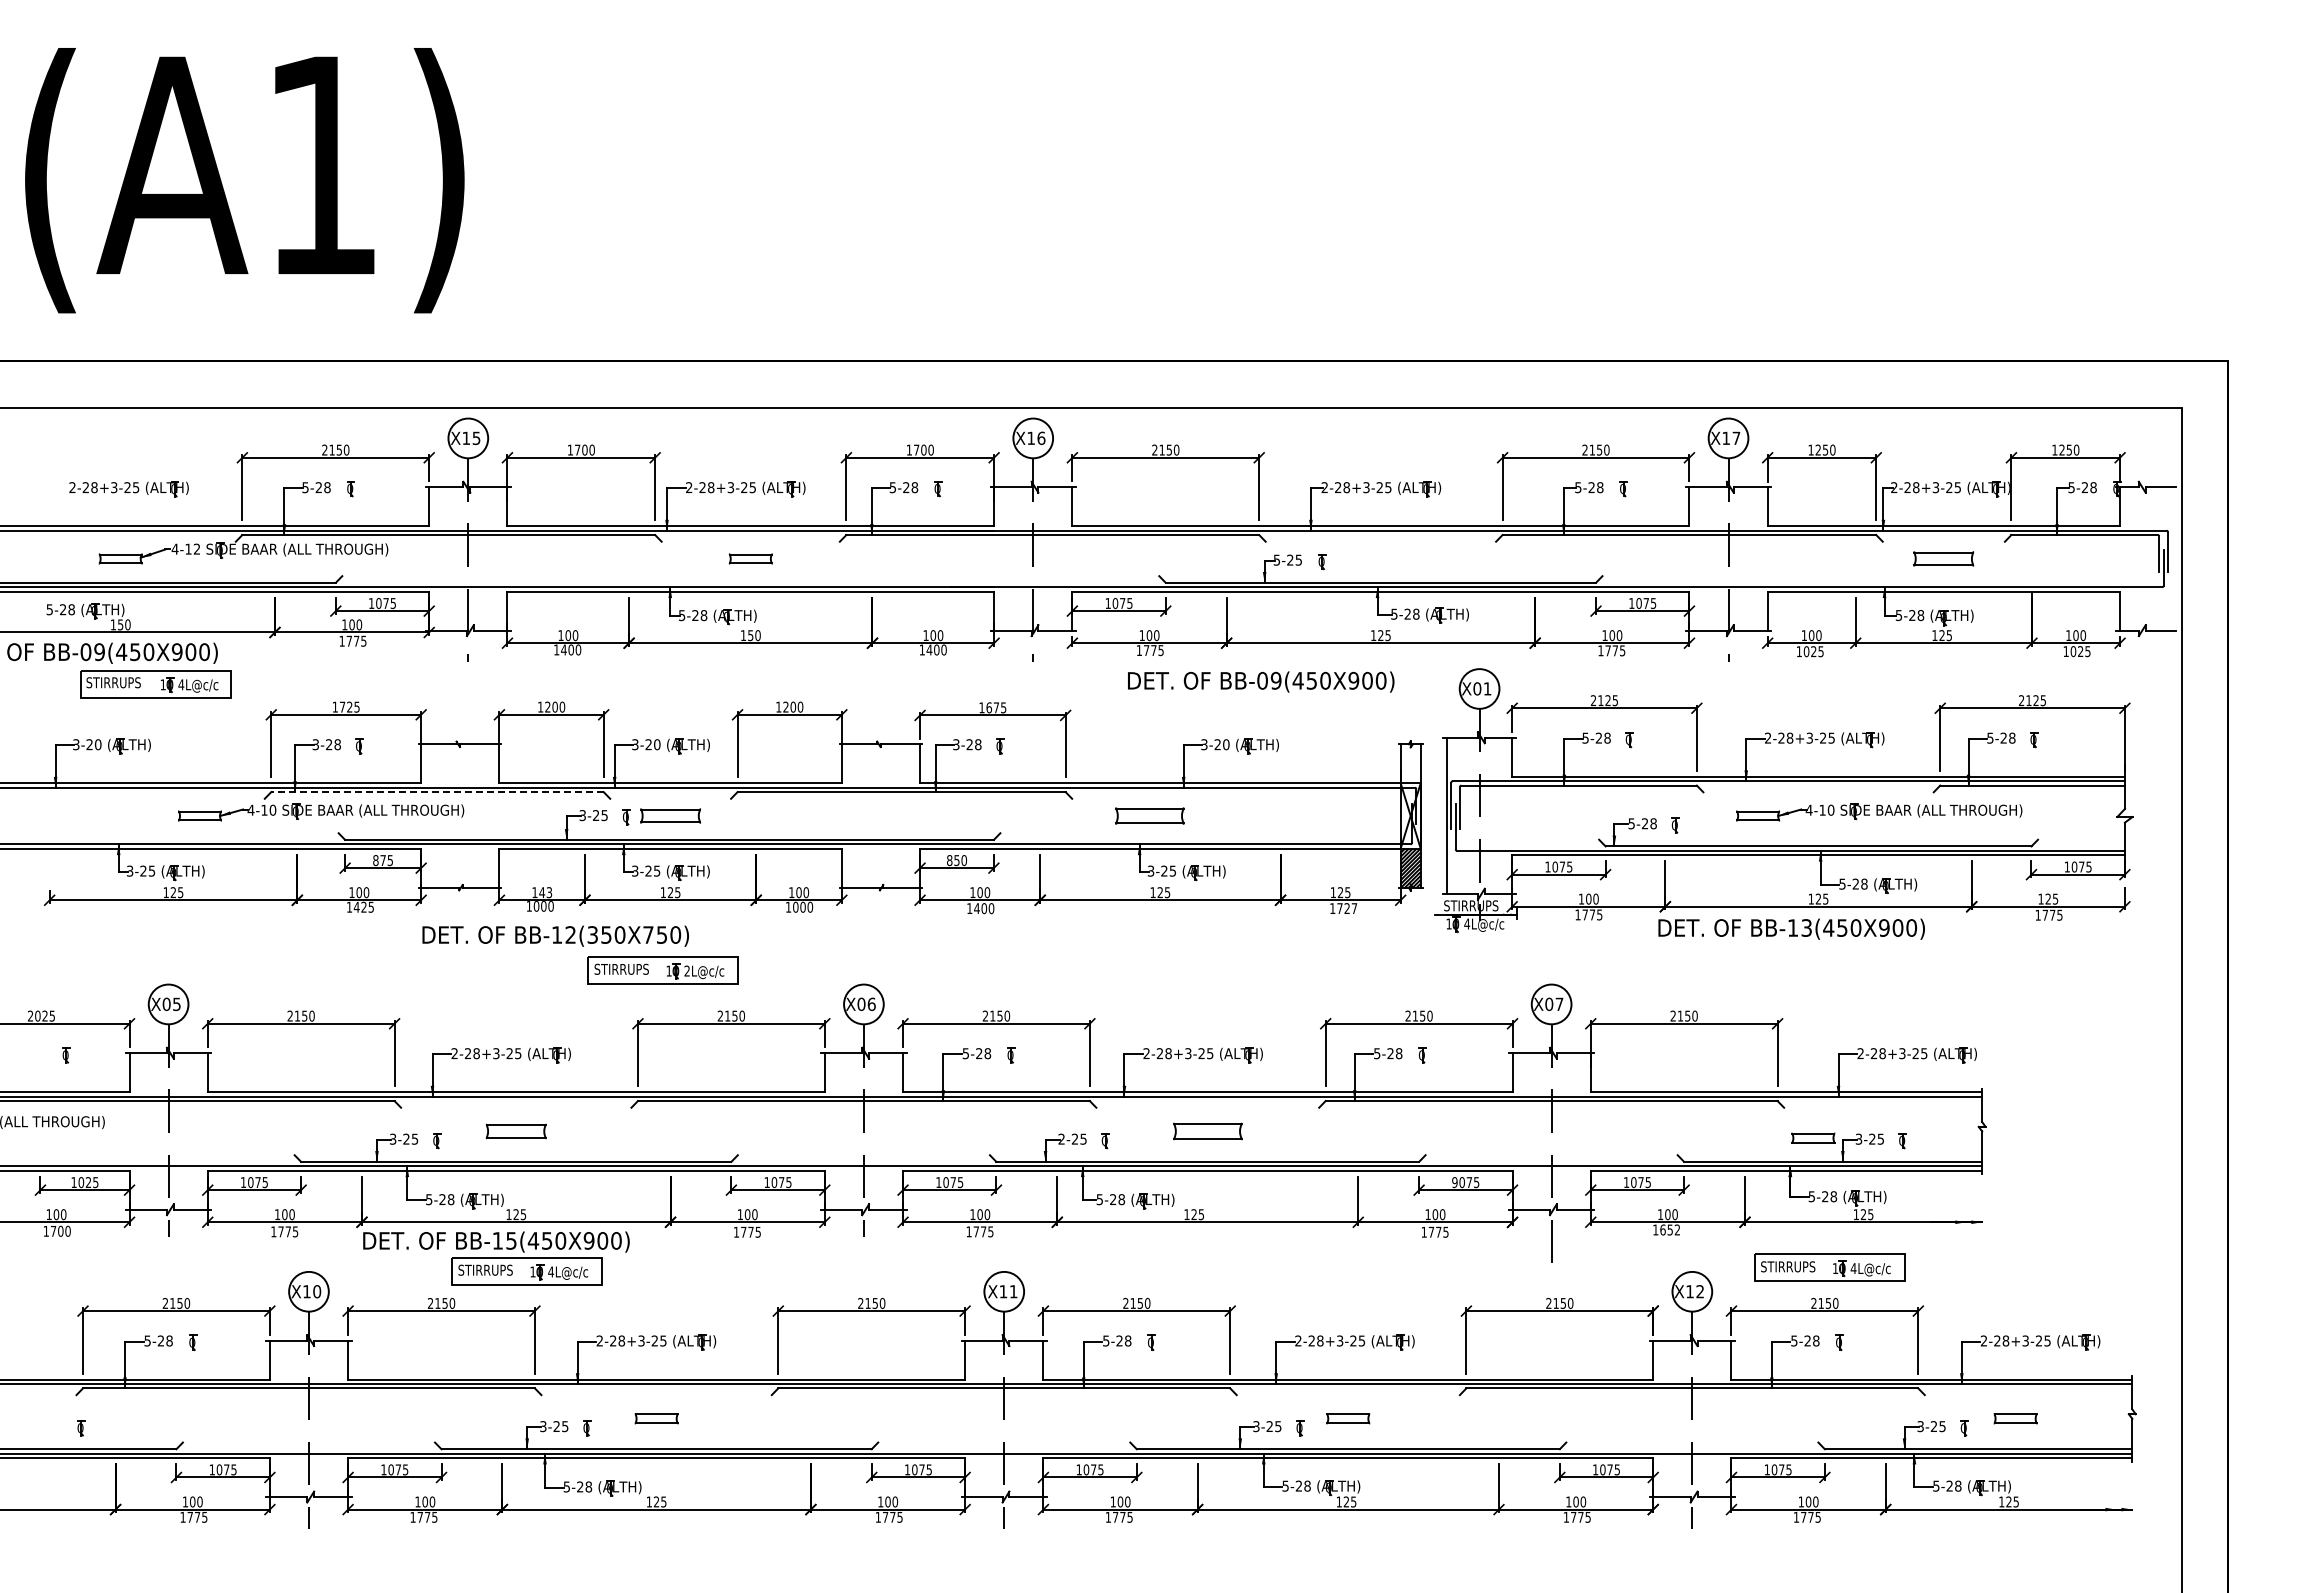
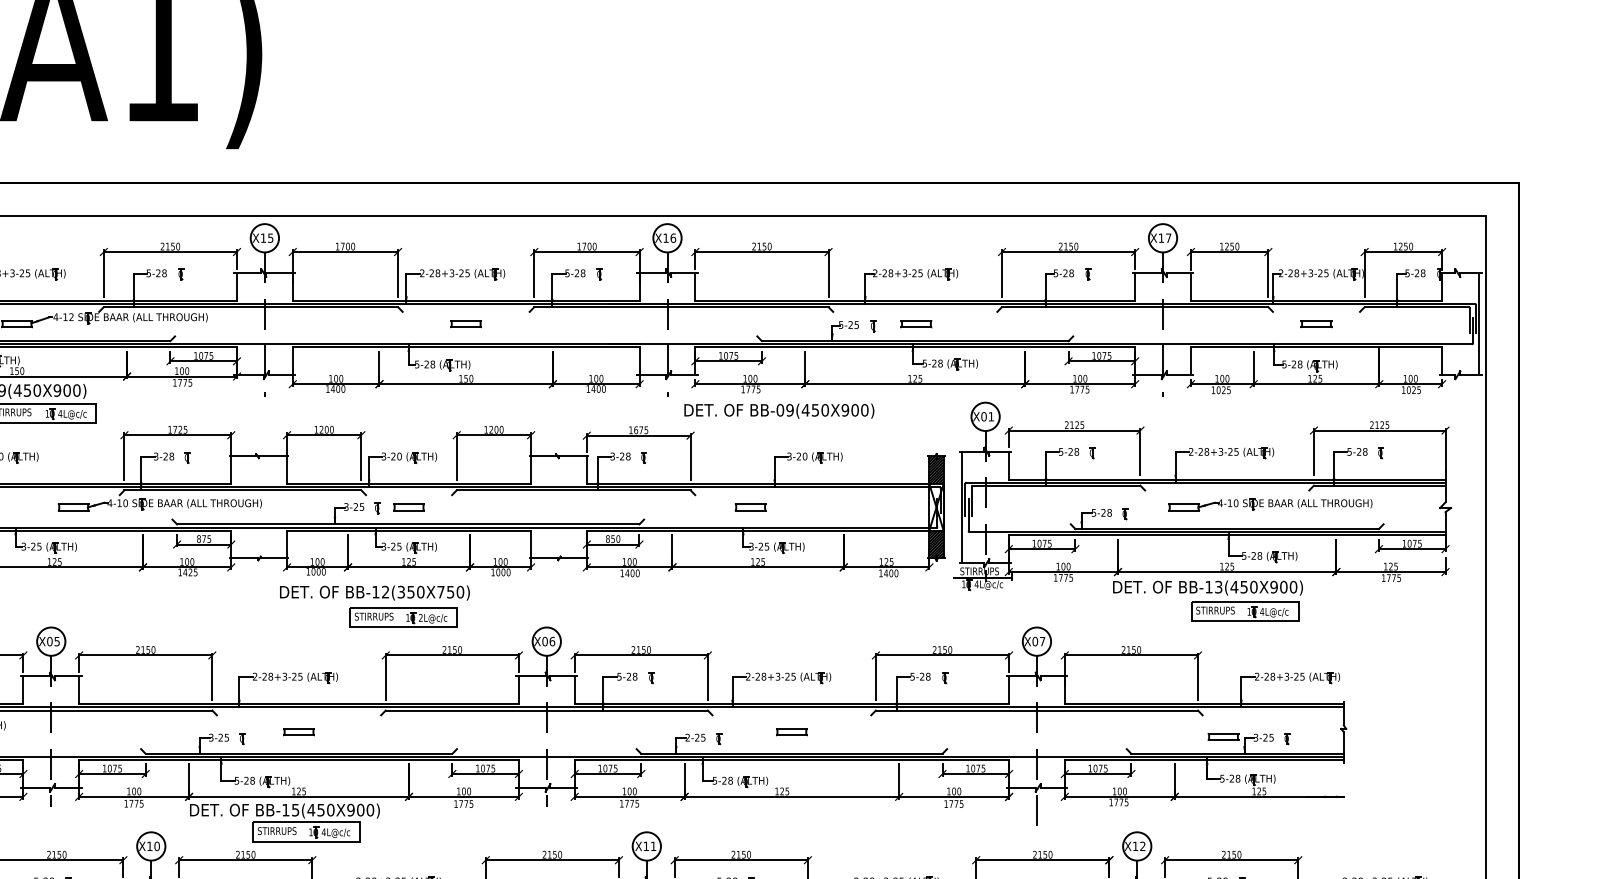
part: (1382, 558) -> (916, 323), added
part: (1943, 558) -> (1316, 323), size x0.71
line: (2172, 558) -> (1479, 323), added
text: (1261, 681) -> (779, 410), moved
hatch: (1410, 762) -> (936, 469), added
line: (437, 792) -> (242, 490), dashed -> solid
part: (670, 815) -> (408, 507), size x0.71
part: (1149, 815) -> (750, 507), size x0.62
text: (545, 892) -> (319, 561), 143 -> 100
text: (1347, 908) -> (891, 573), 1727 -> 1400
text: (555, 935) -> (374, 592), moved
part: (516, 1131) -> (299, 732), size x0.71
part: (1207, 1131) -> (791, 732), size x0.62
text: (1454, 1182) -> (967, 768), 9075 -> 1075
text: (1670, 1229) -> (1121, 802), 1652 -> 1775
part: (1829, 1267) -> (1244, 611), moved

